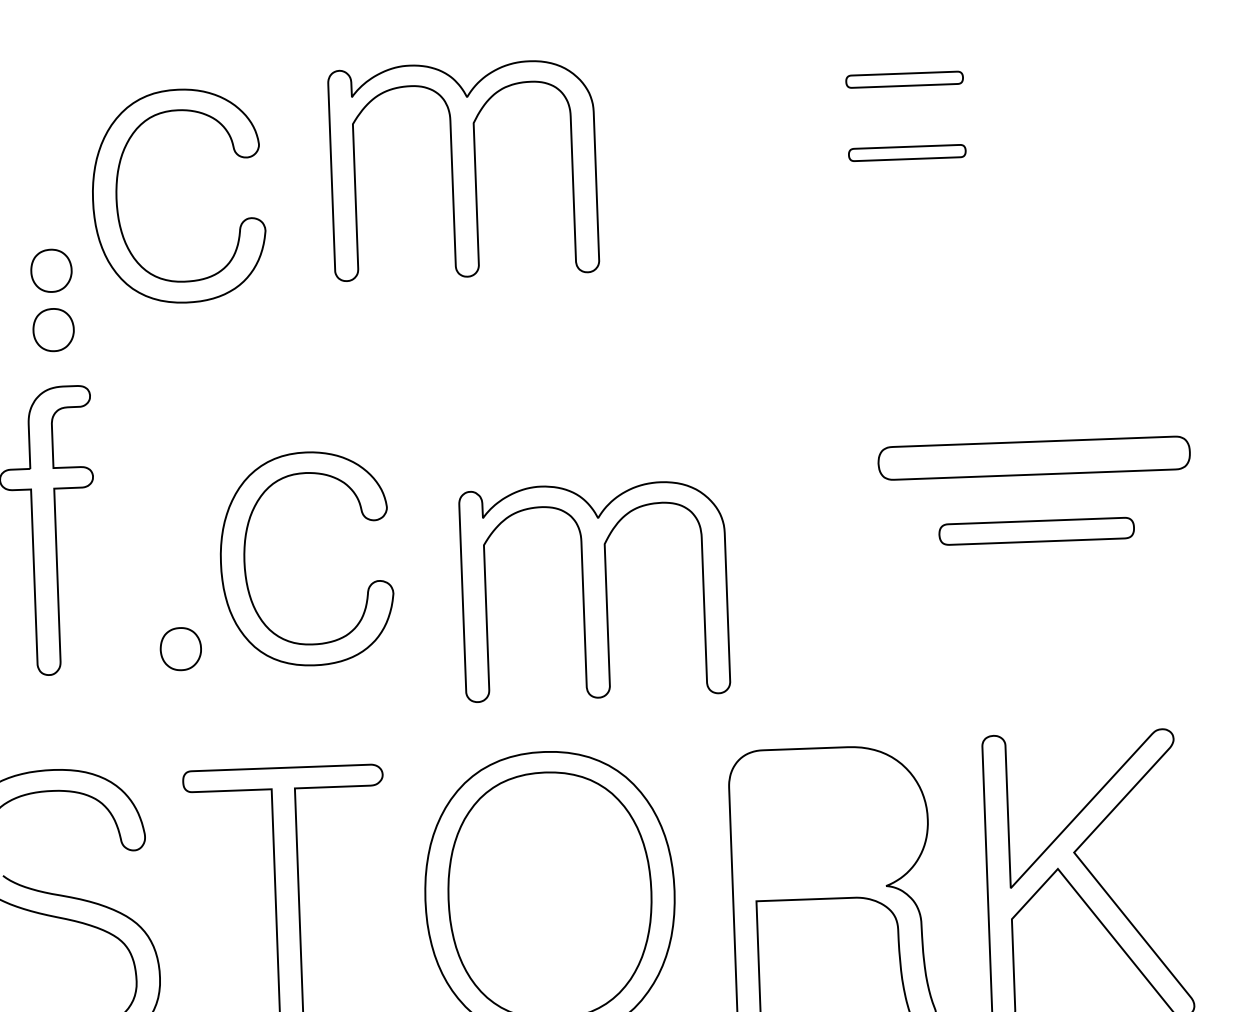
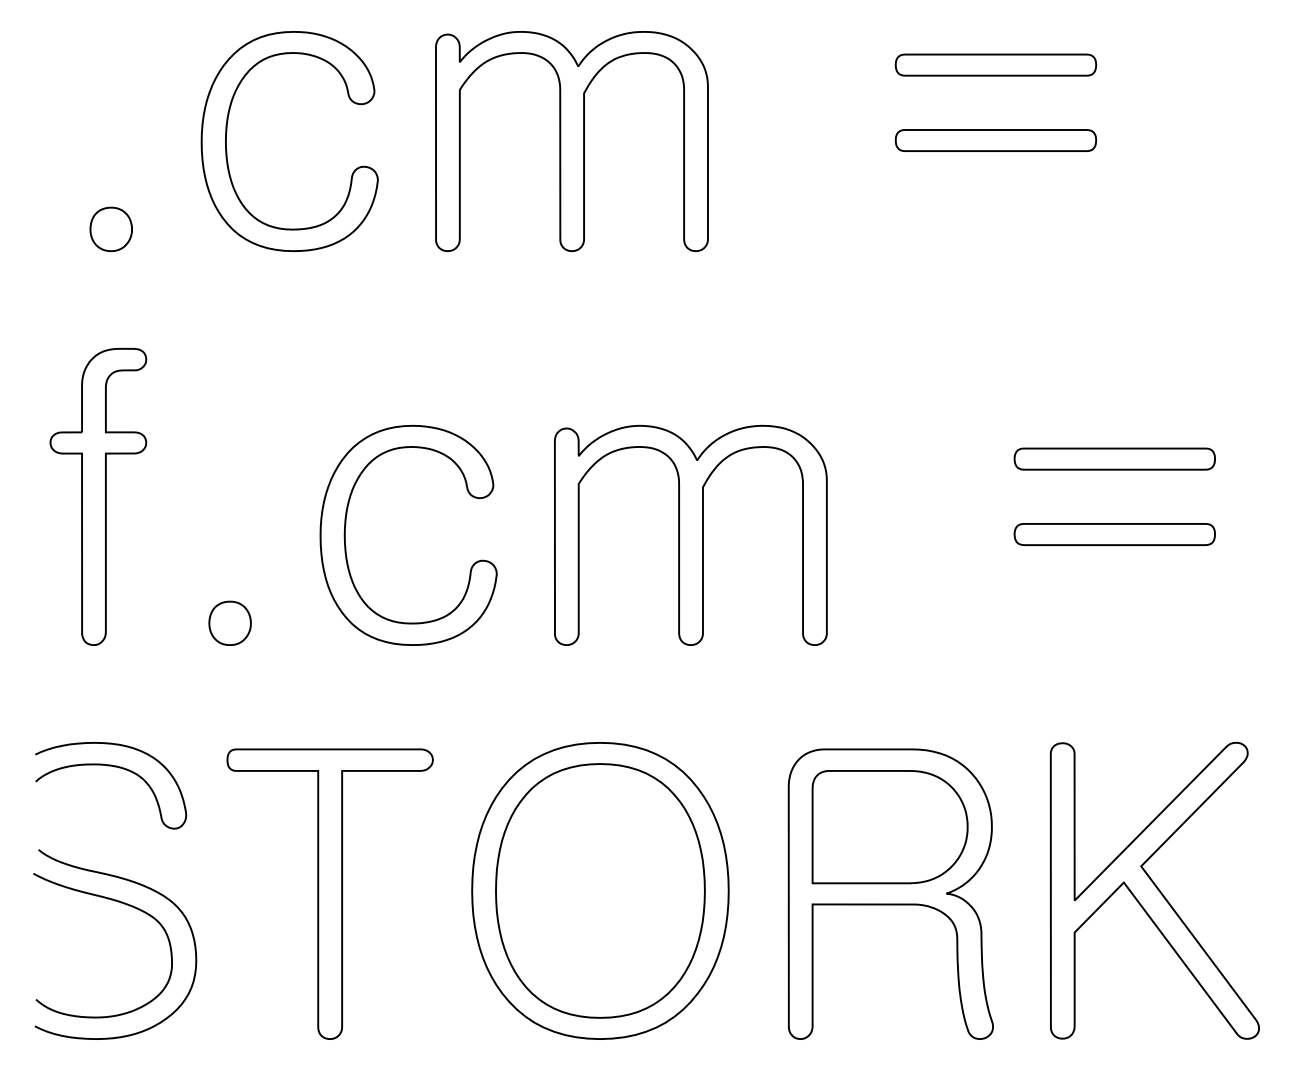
part: (904, 79) -> (995, 64), size x1.67
part: (906, 153) -> (995, 140), size x1.67
part: (463, 170) -> (571, 141), moved
part: (117, 189) -> (227, 132), moved
part: (52, 330) -> (110, 290), removed
part: (1033, 457) -> (1114, 458), size x0.62
part: (245, 550) -> (346, 524), moved
part: (594, 590) -> (690, 534), moved
part: (828, 823) -> (889, 827), added

